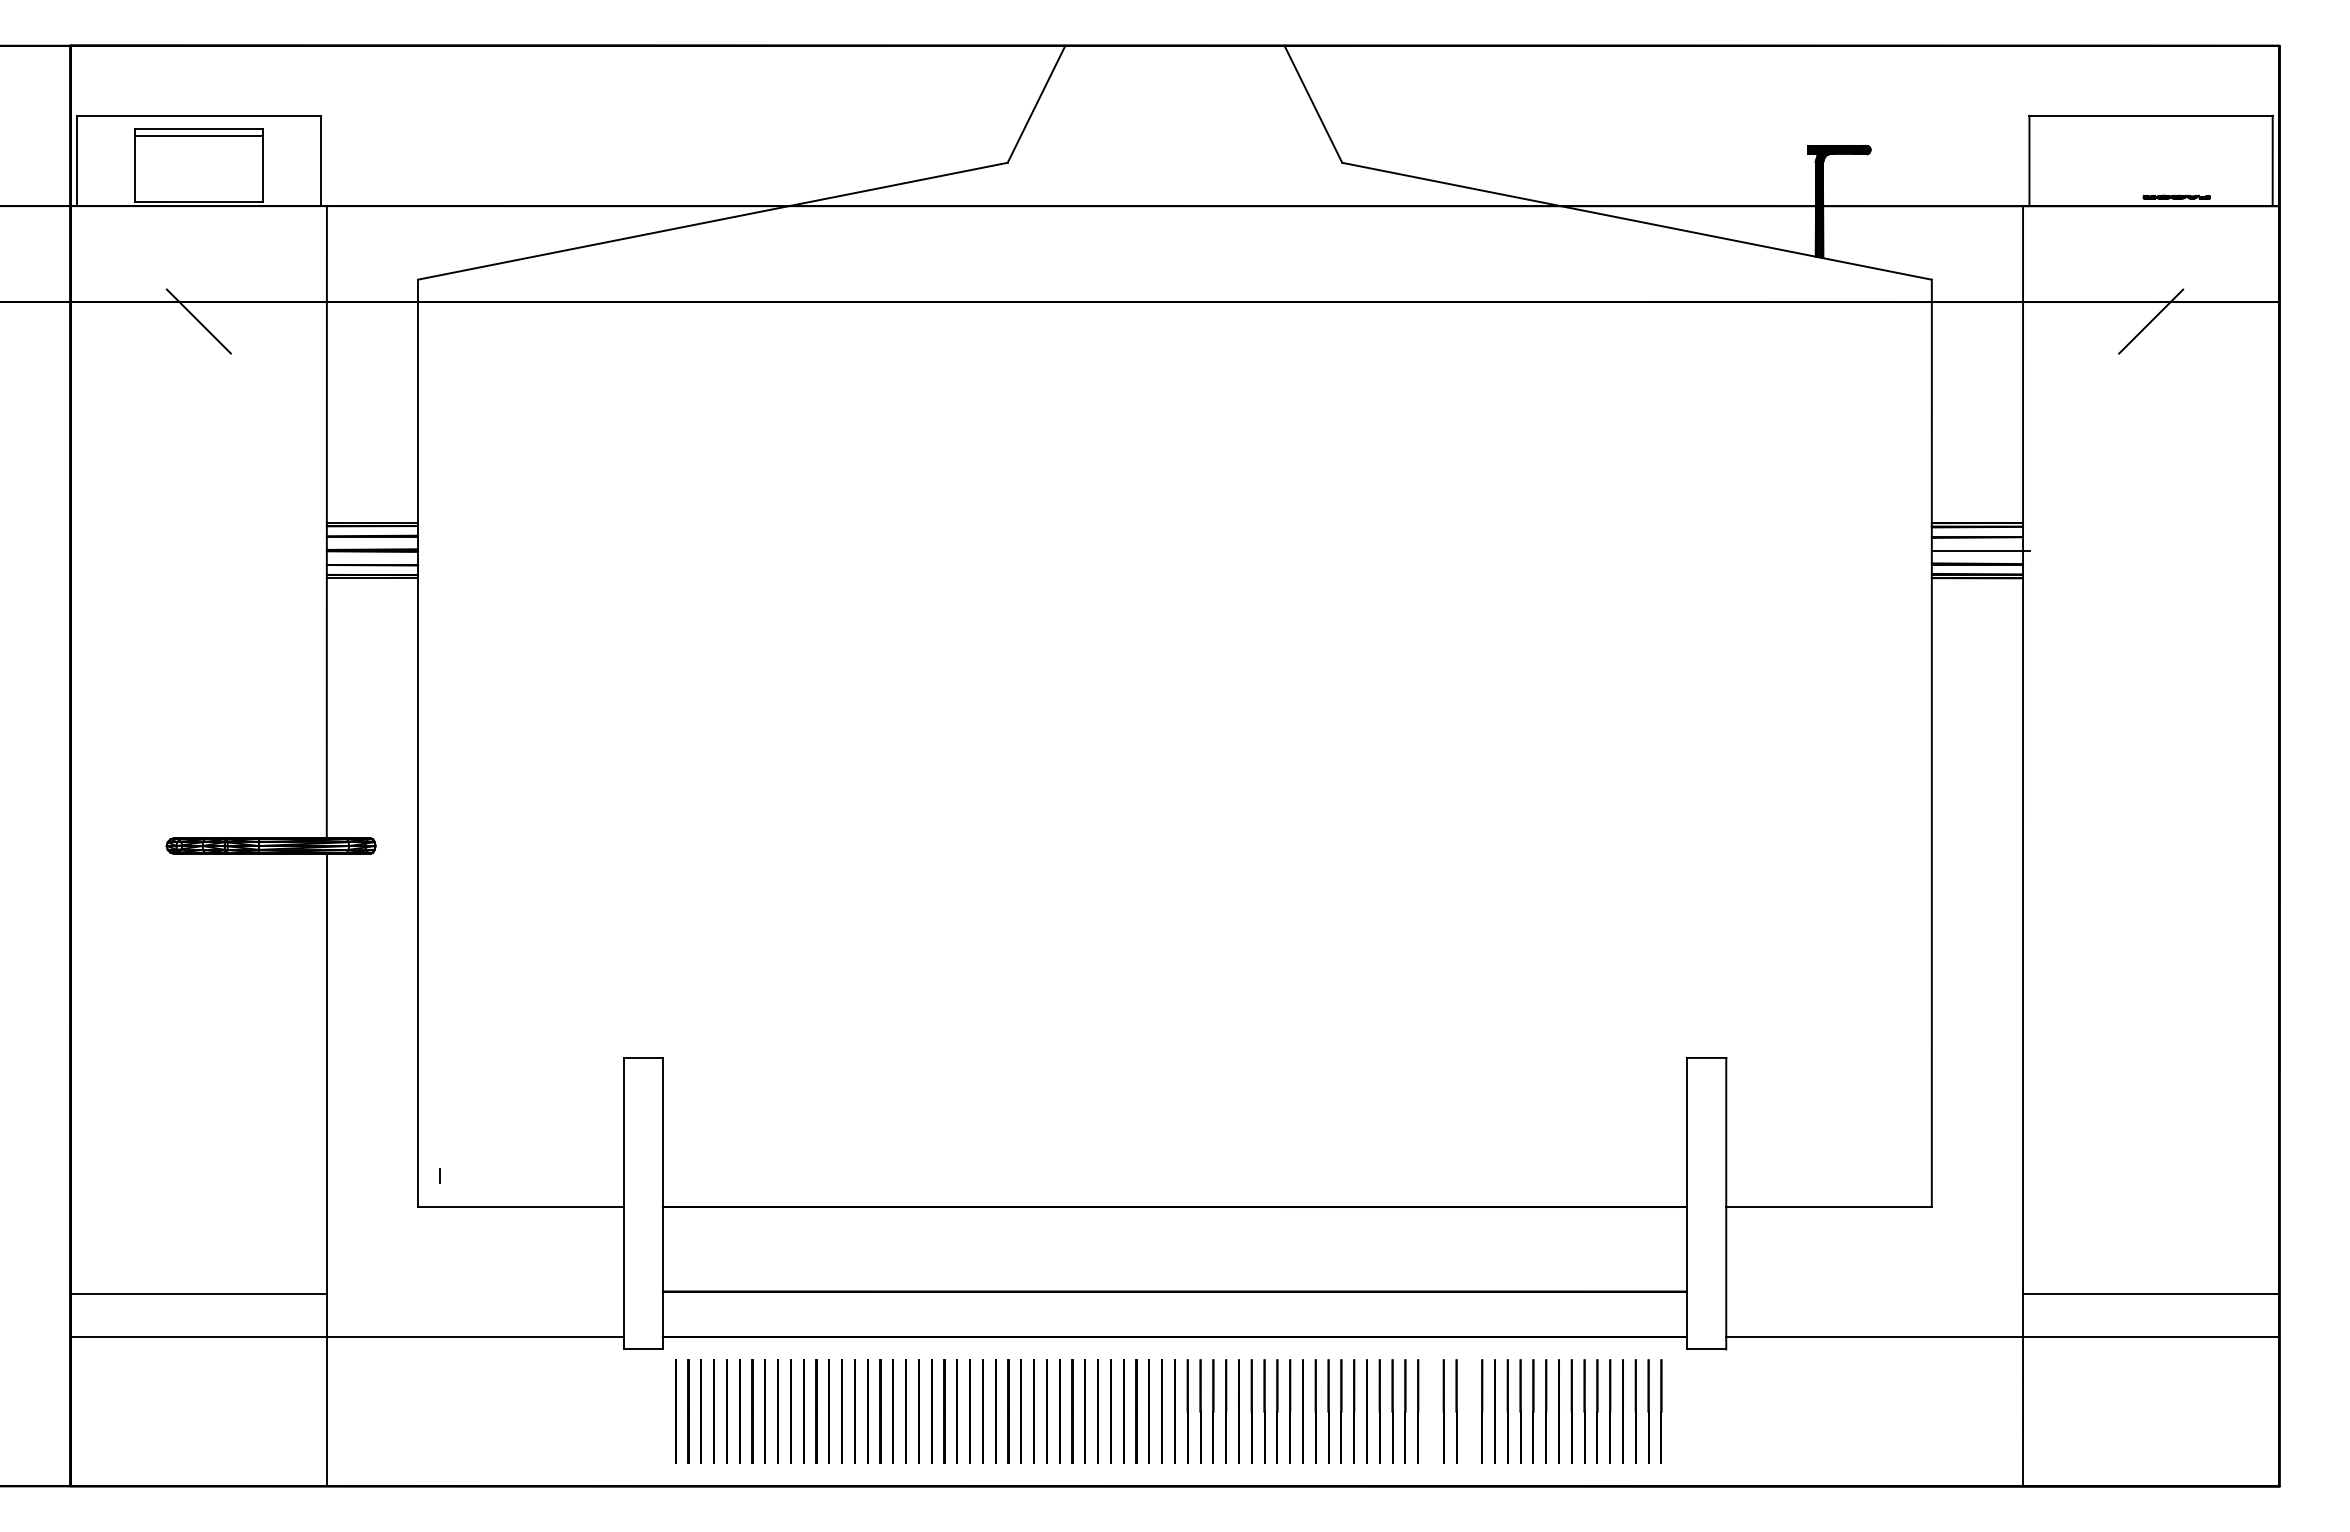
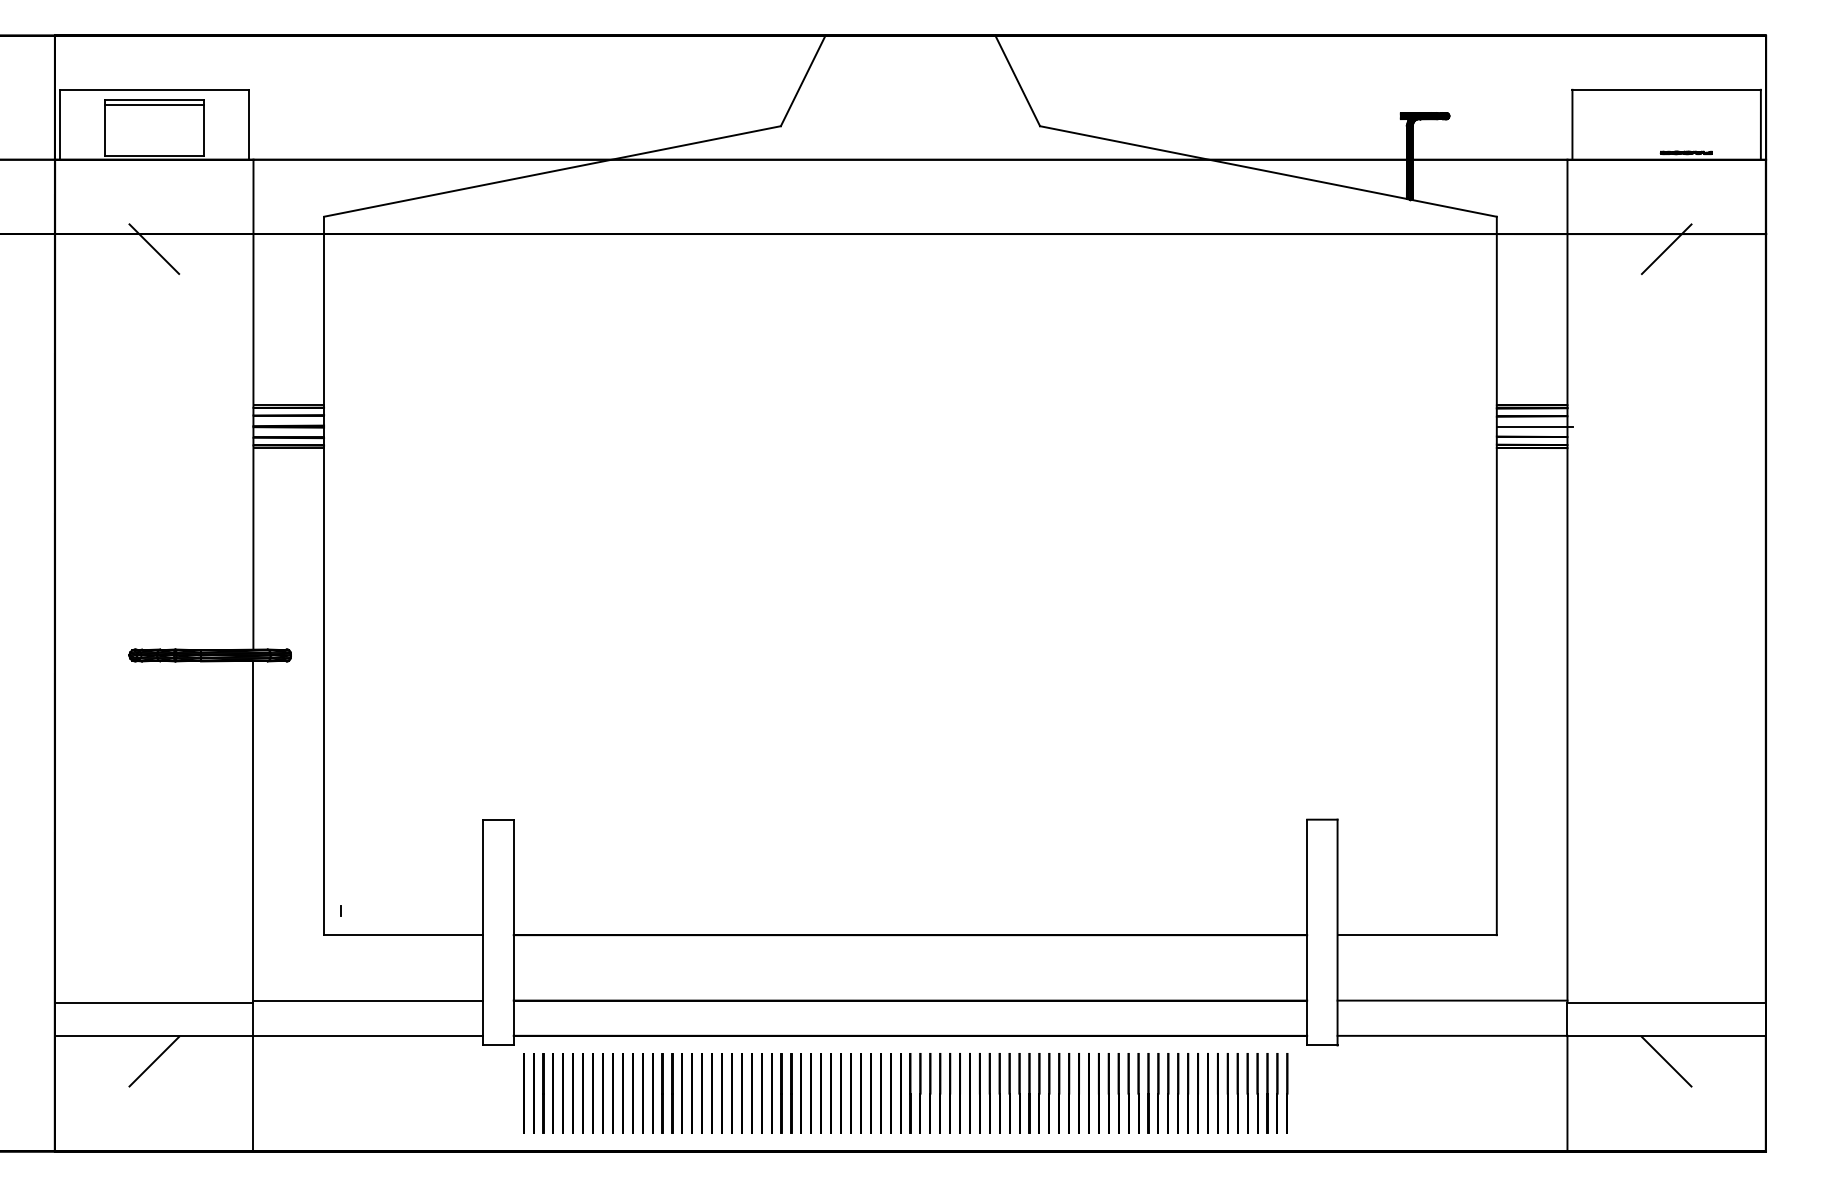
line: (474, 1291) -> (367, 1000), added
line: (1874, 1291) -> (1452, 1000), added
line: (198, 1370) -> (154, 1061), added
line: (2151, 1370) -> (1666, 1061), added
line: (1430, 1411) -> (1108, 1093), added
line: (1469, 1411) -> (1138, 1093), added

